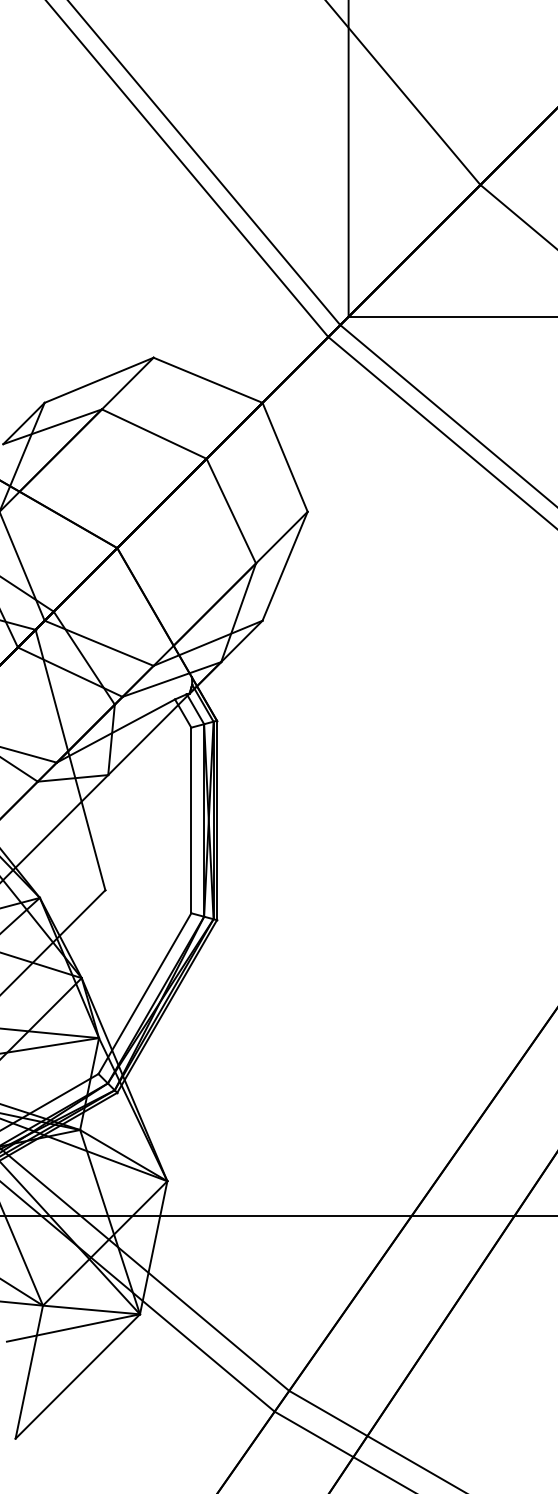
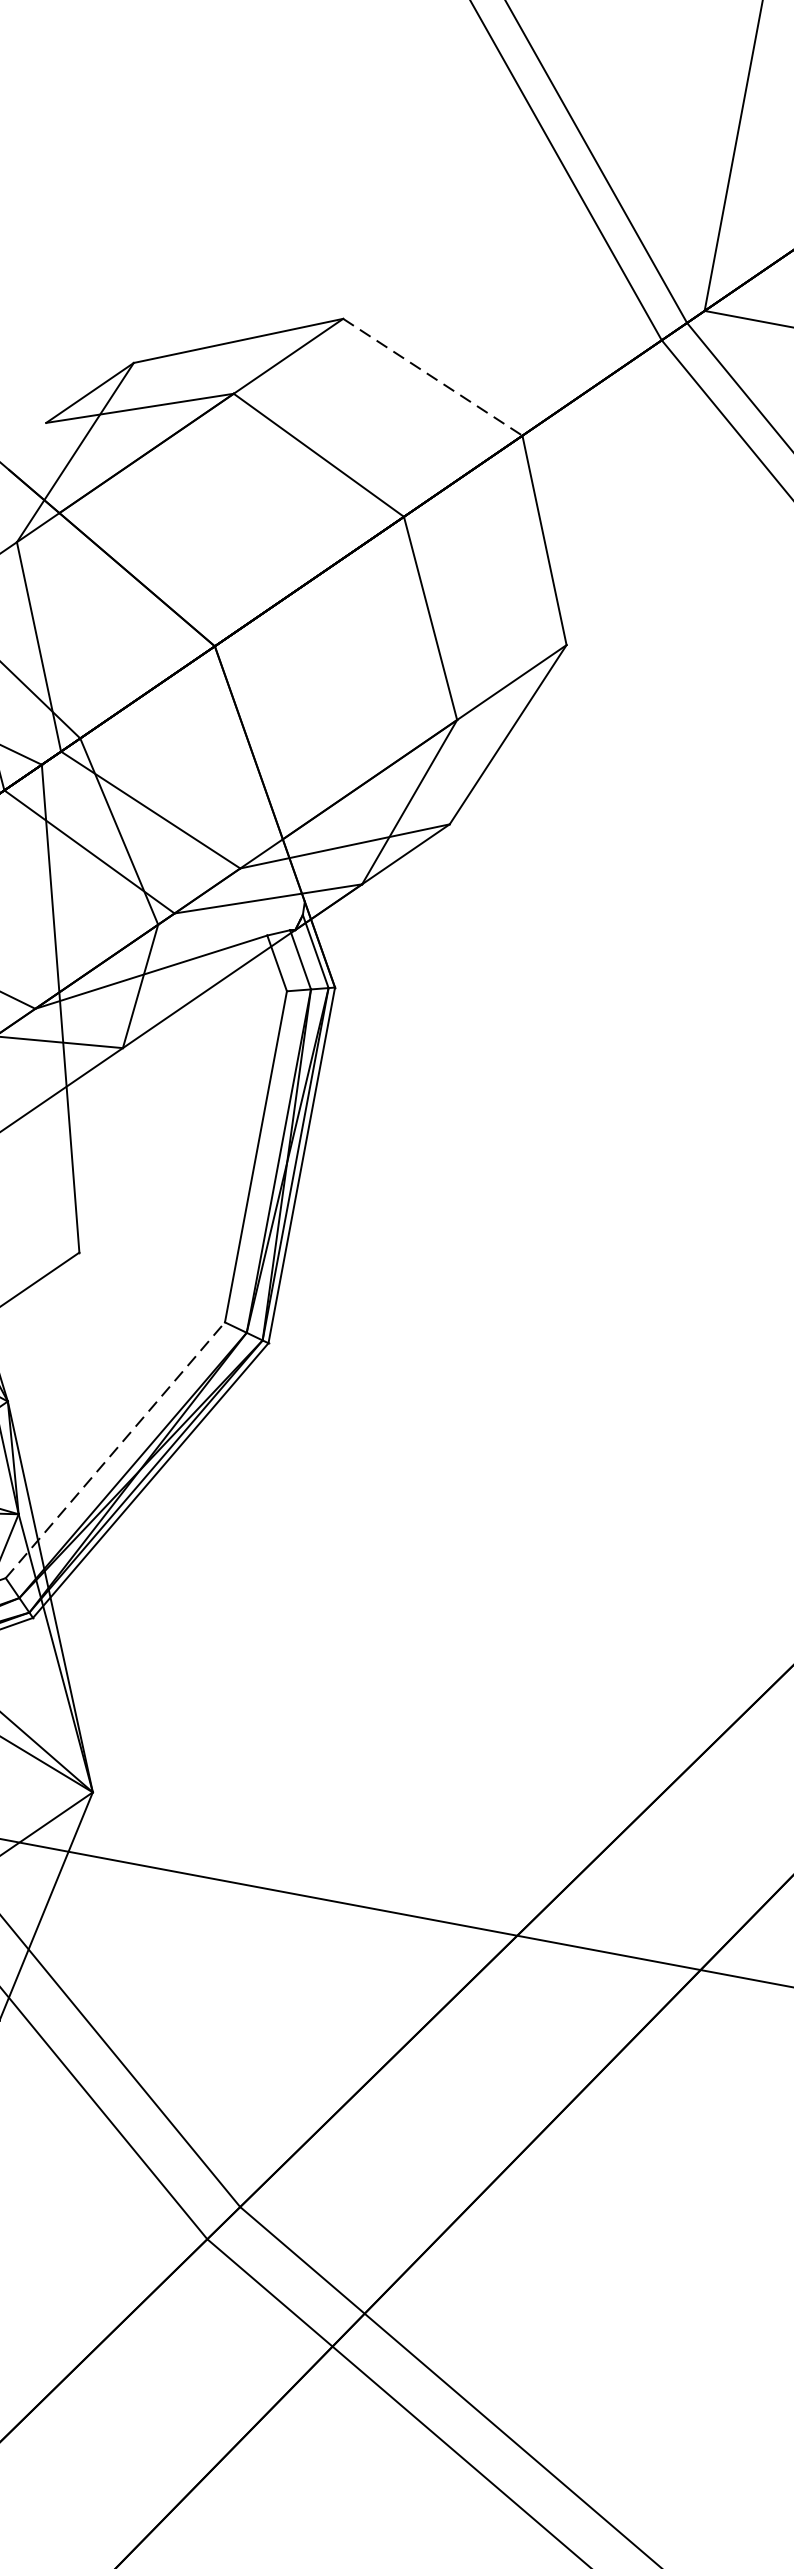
line: (208, 380) -> (433, 377), solid -> dashed
line: (144, 993) -> (114, 1449), solid -> dashed

